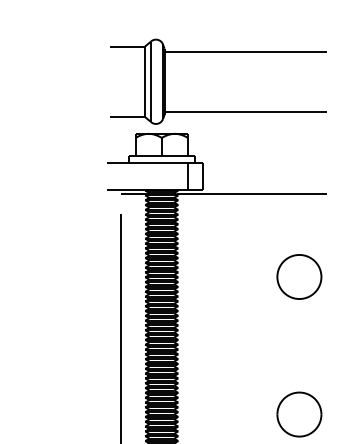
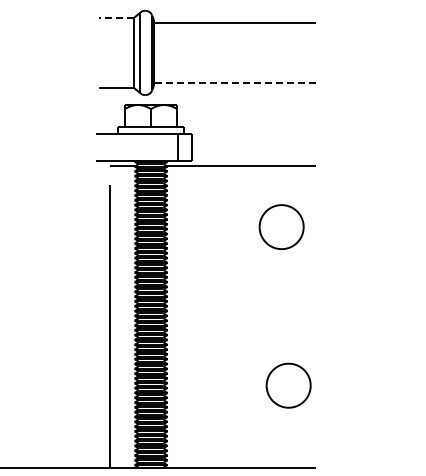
line: (127, 47) -> (116, 18), solid -> dashed
line: (245, 112) -> (234, 83), solid -> dashed
part: (299, 276) -> (281, 226), moved

